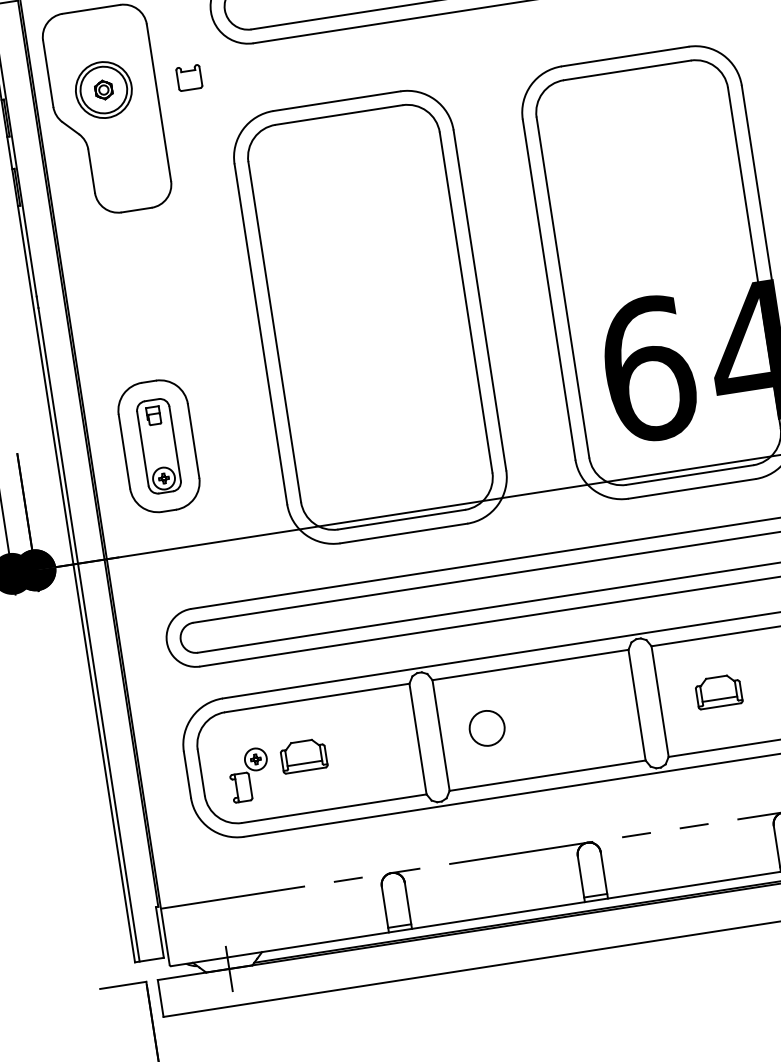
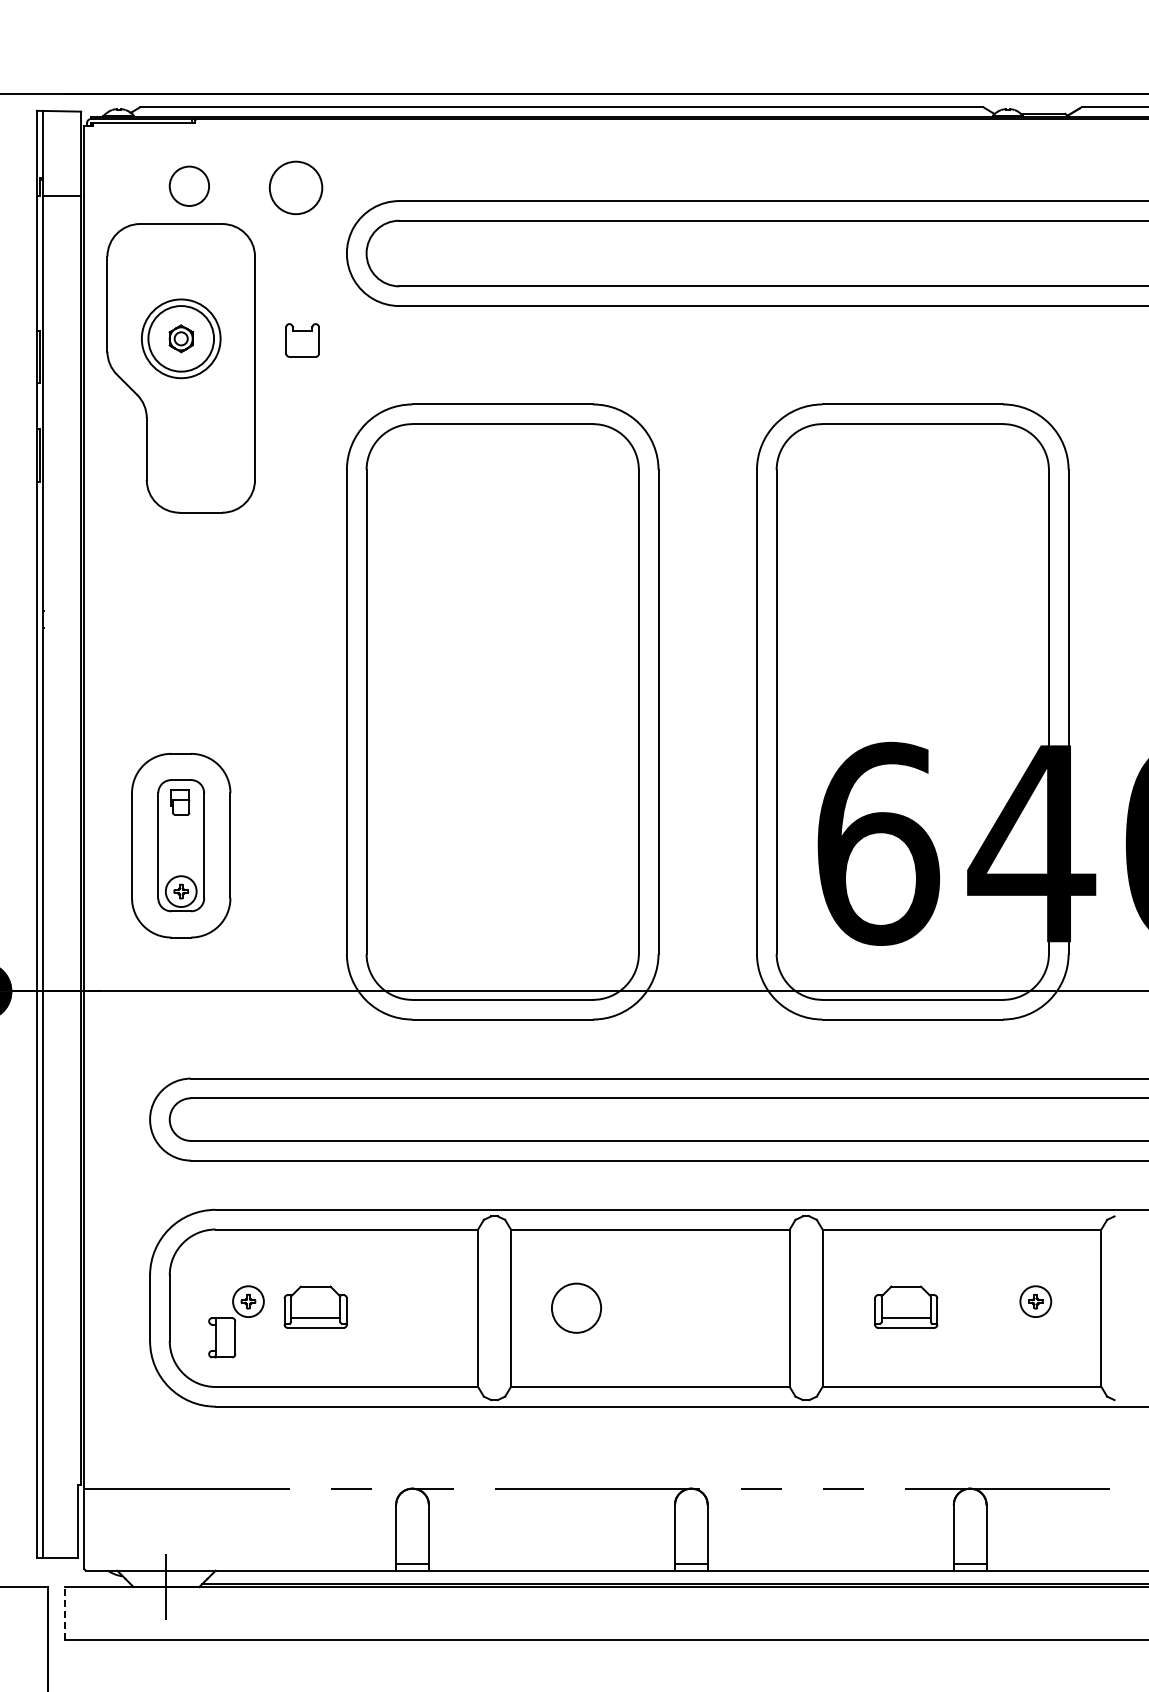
line: (160, 997) -> (64, 1612), solid -> dashed

